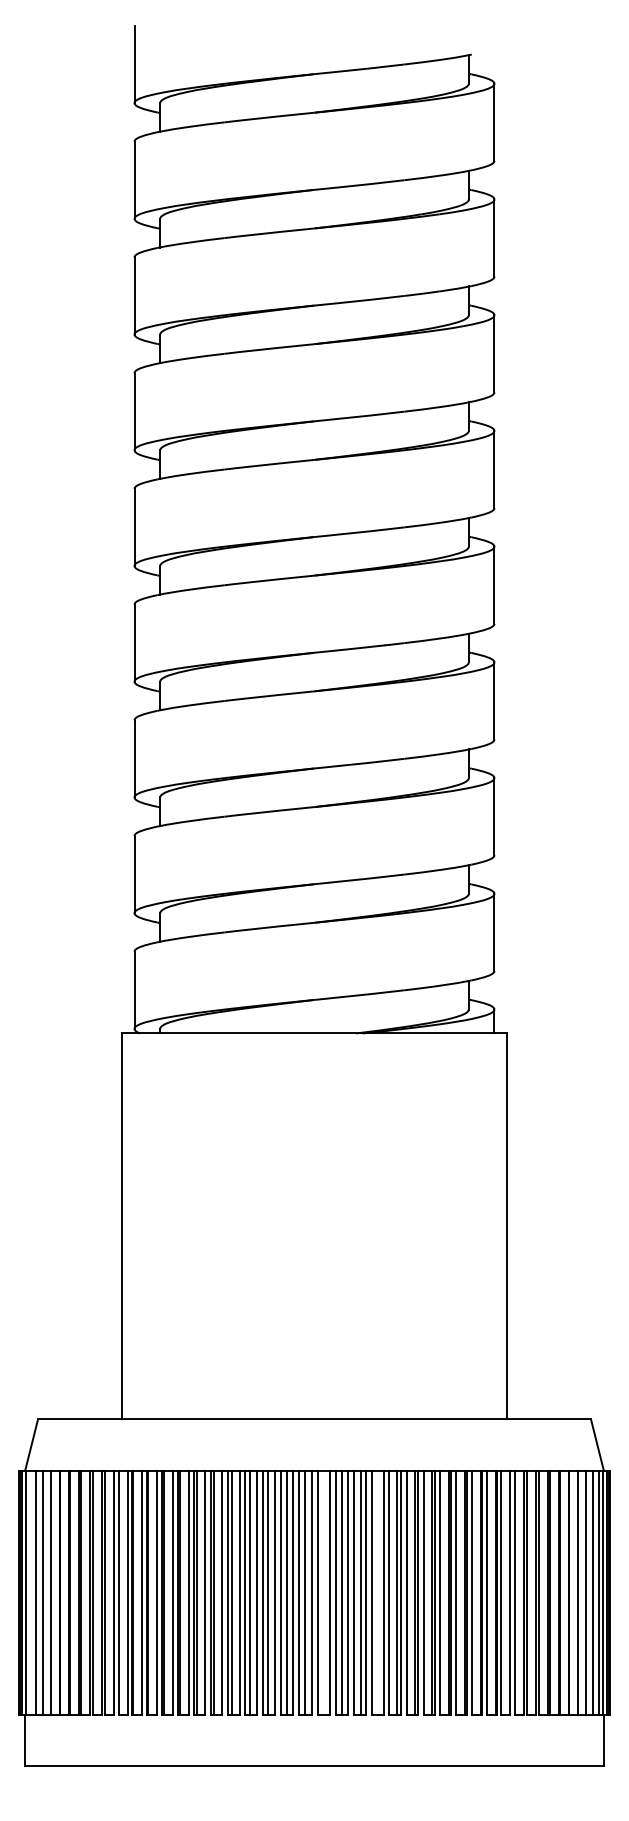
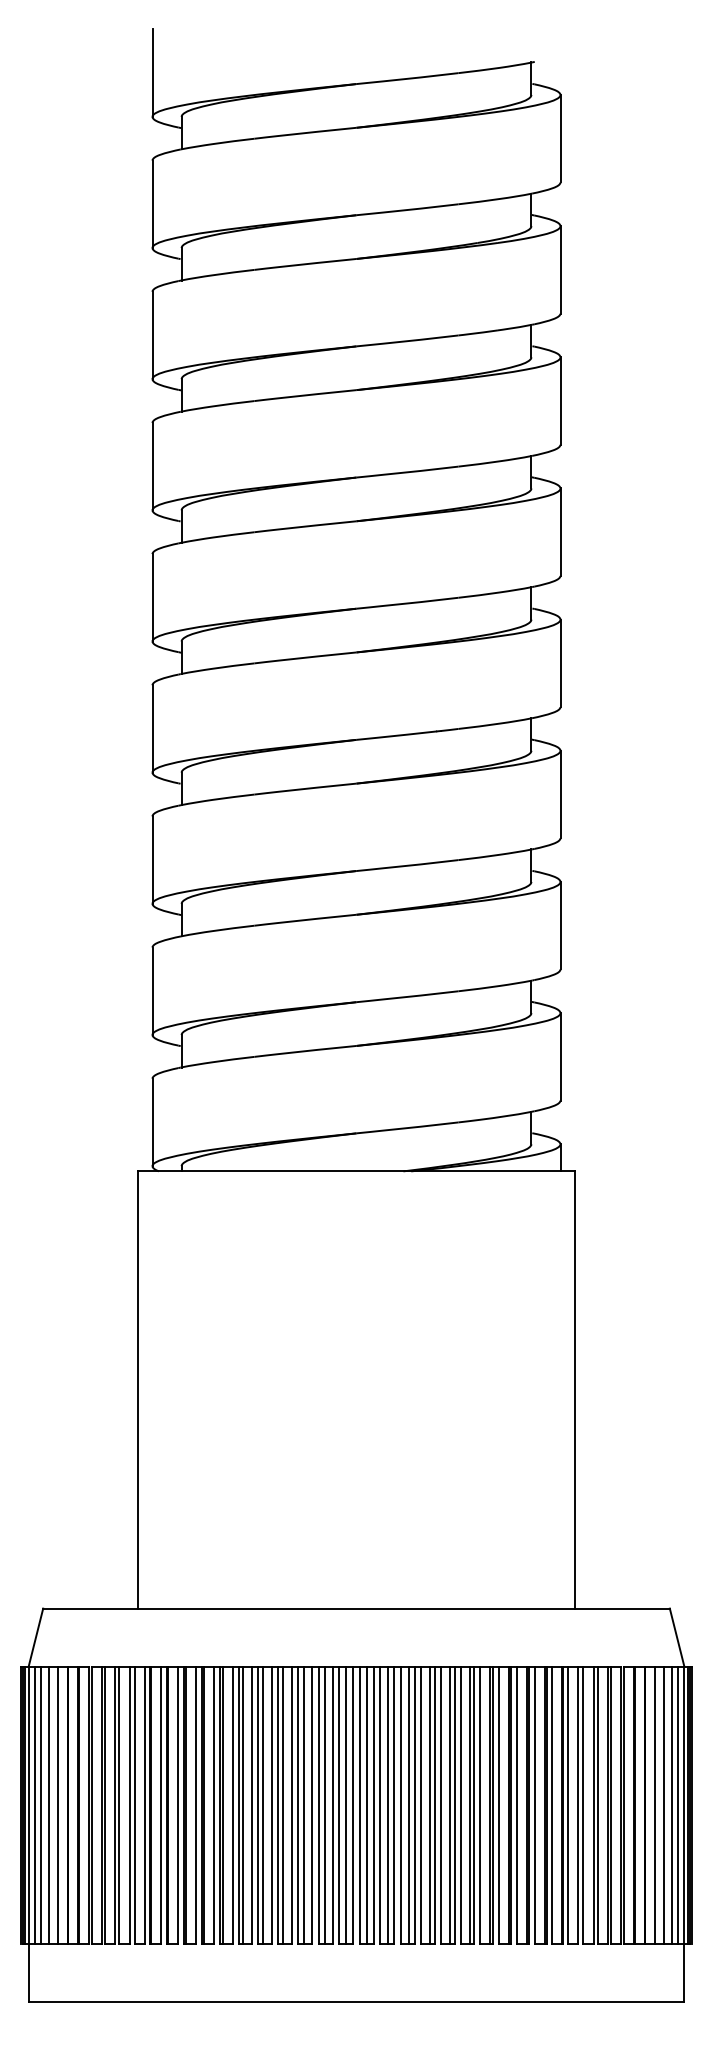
line: (30, 1592) -> (34, 1804), added
line: (324, 1592) -> (367, 1804), added
line: (378, 1592) -> (429, 1804), added

